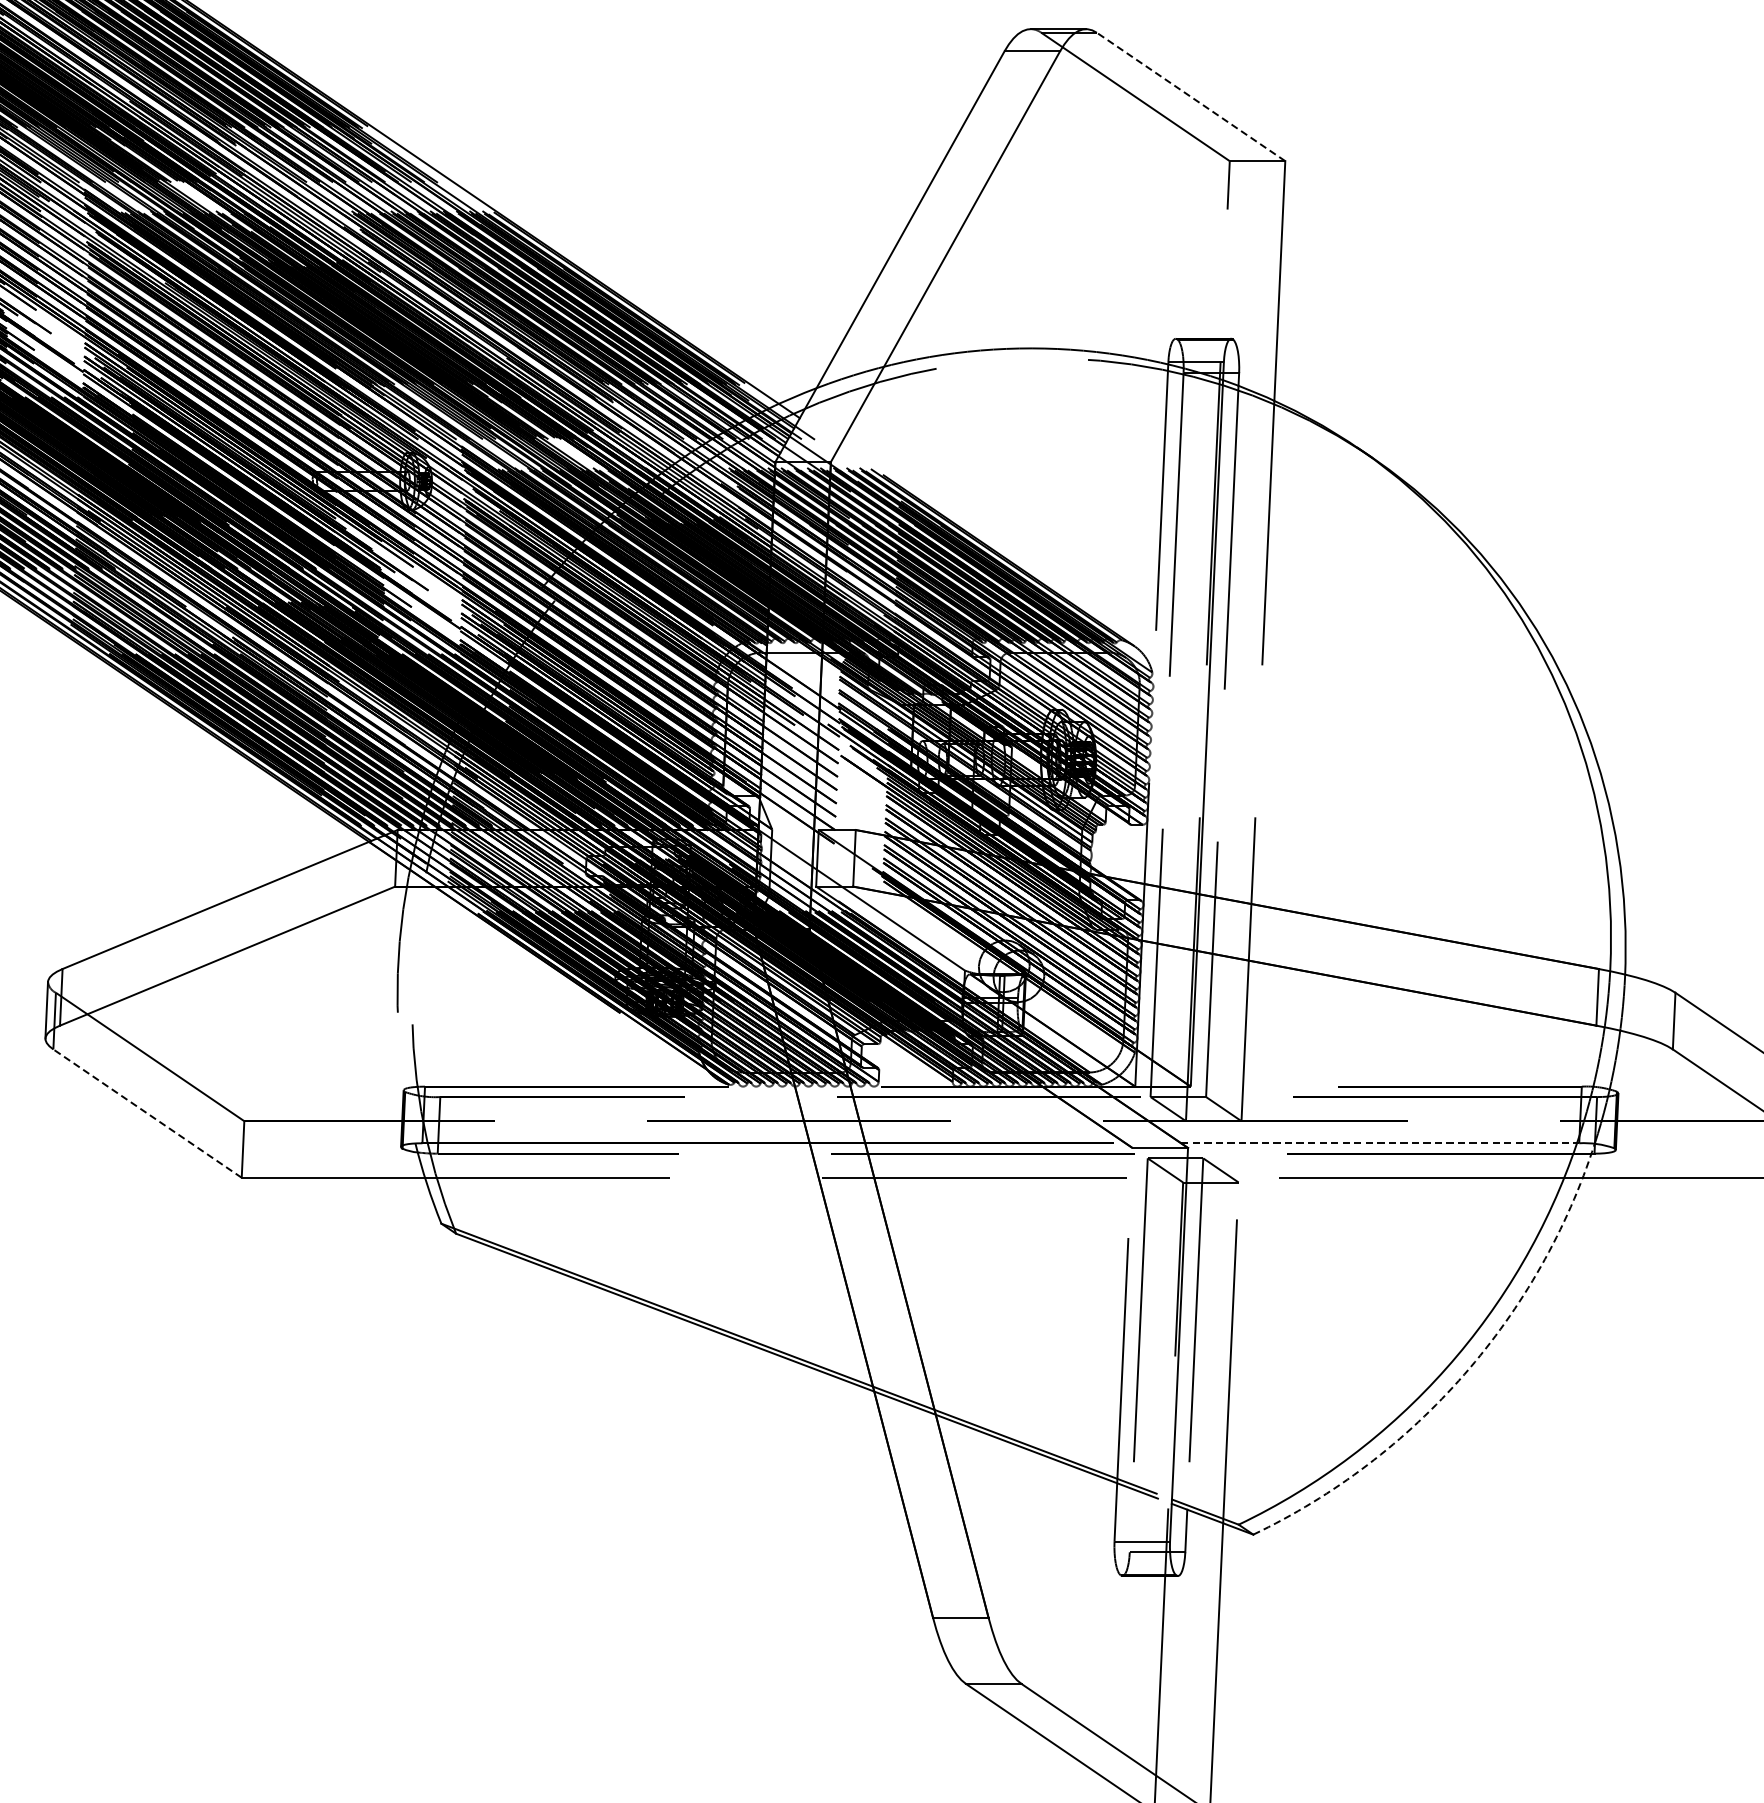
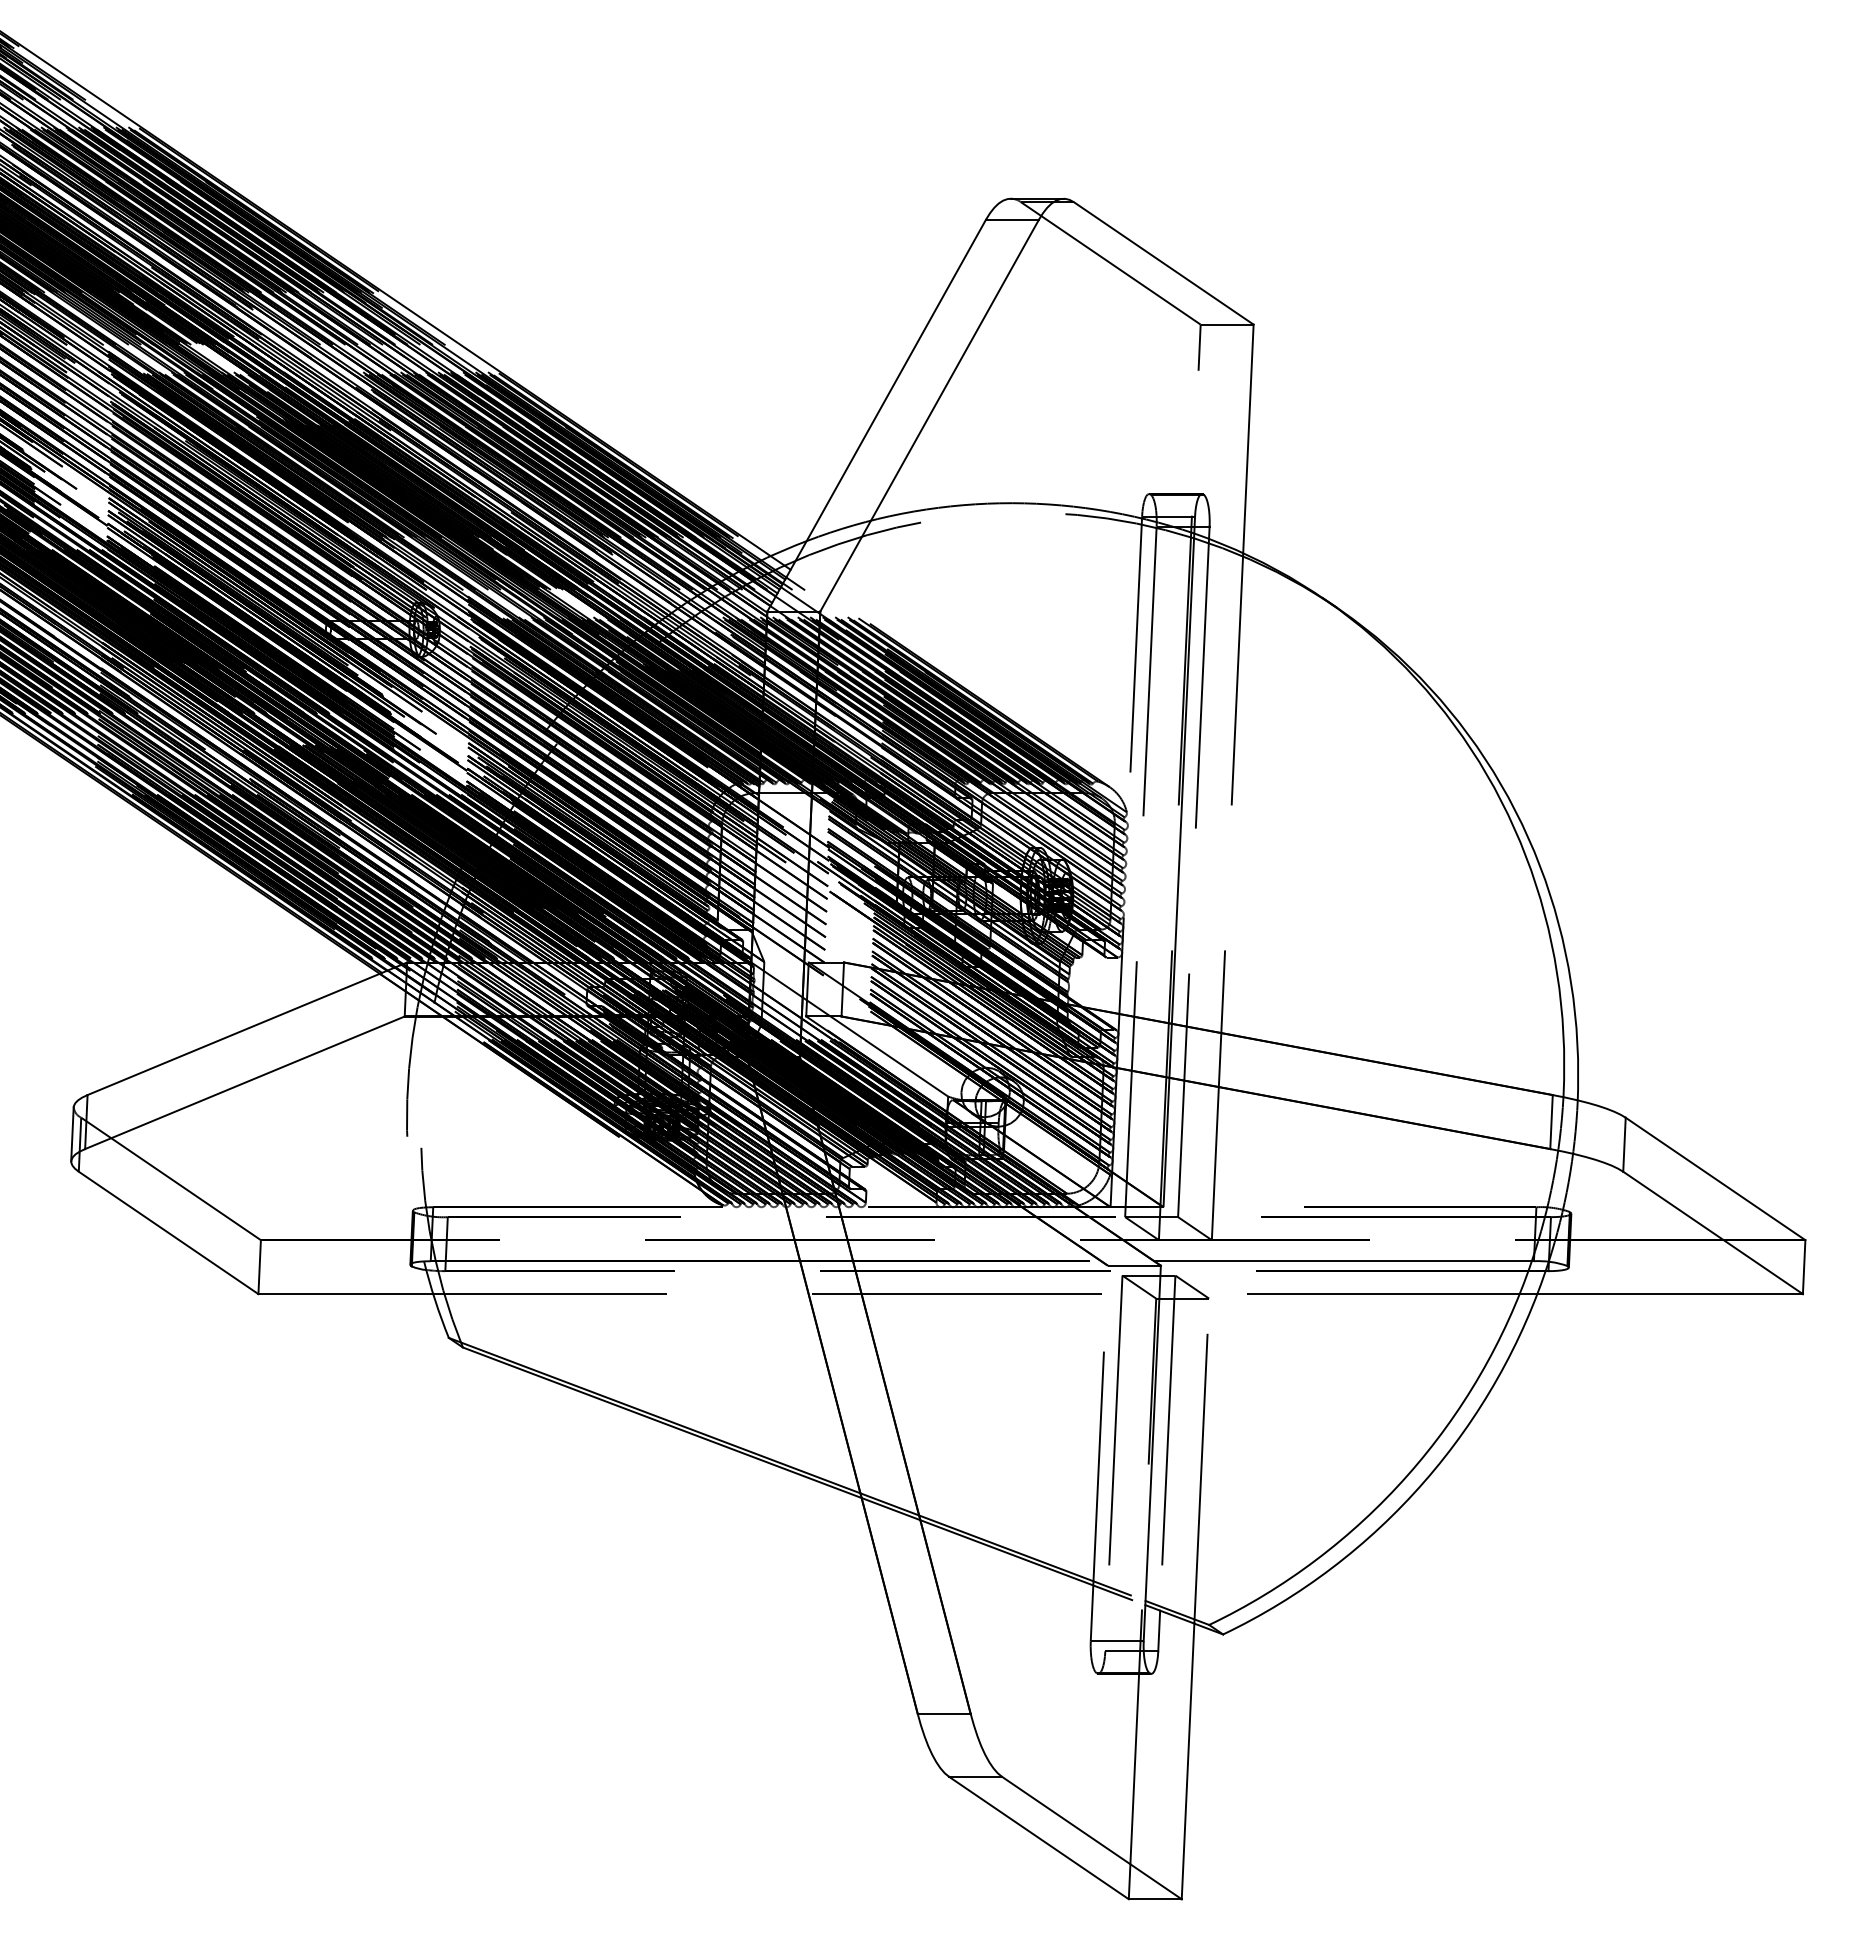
line: (1190, 97) -> (1163, 263), dashed -> solid
line: (147, 1113) -> (168, 1232), dashed -> solid
line: (1380, 1143) -> (1344, 1261), dashed -> solid
arc: (1464, 1374) -> (1424, 1481), dashed -> solid

